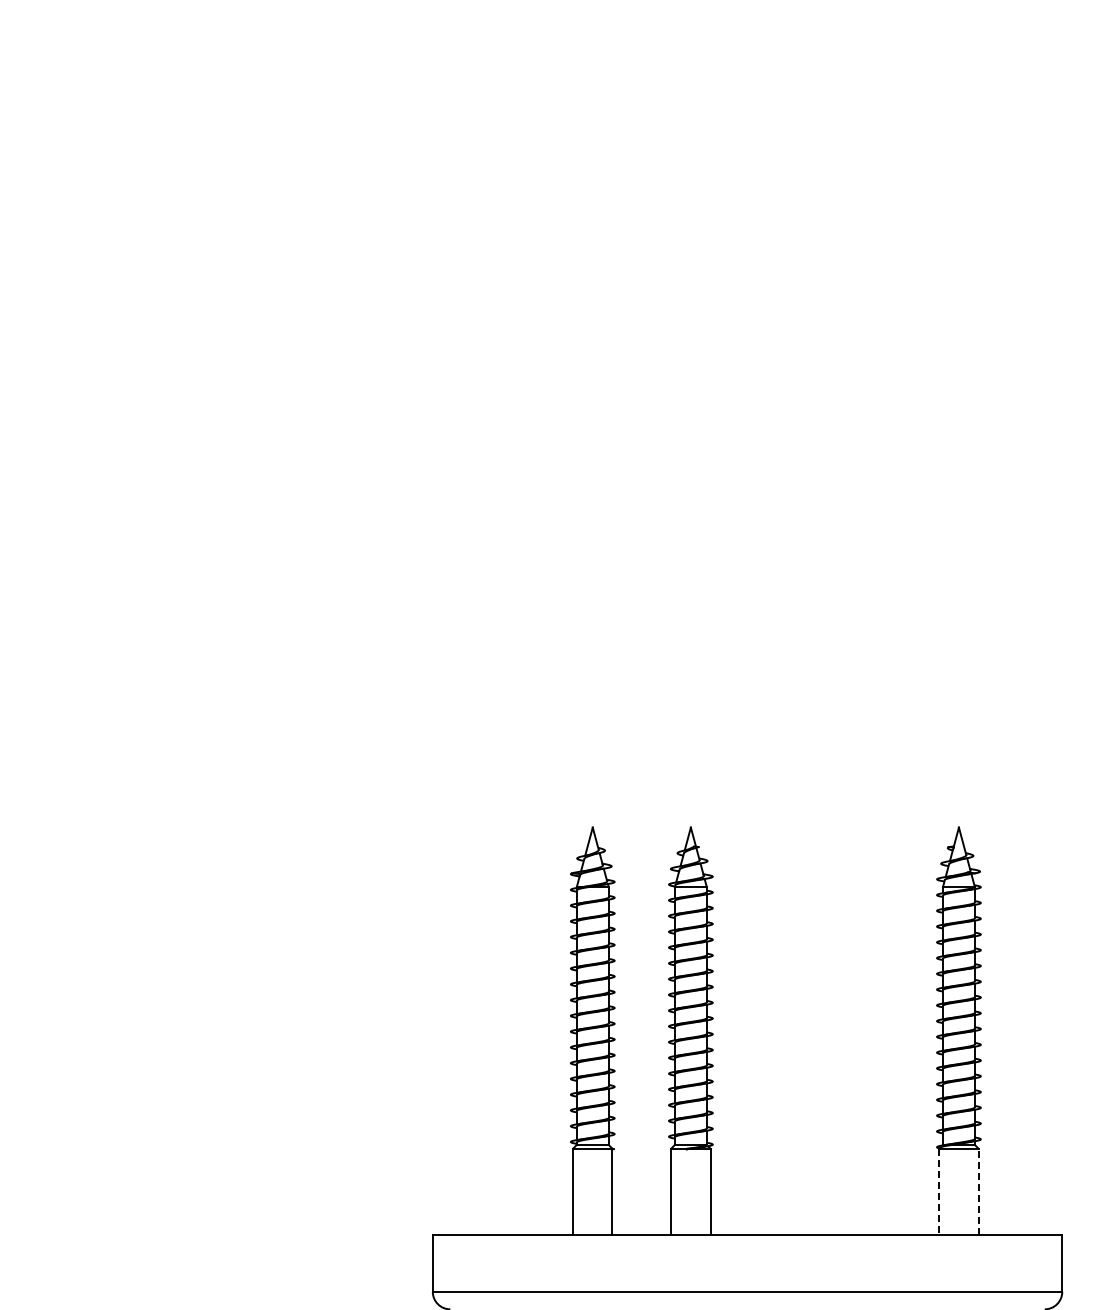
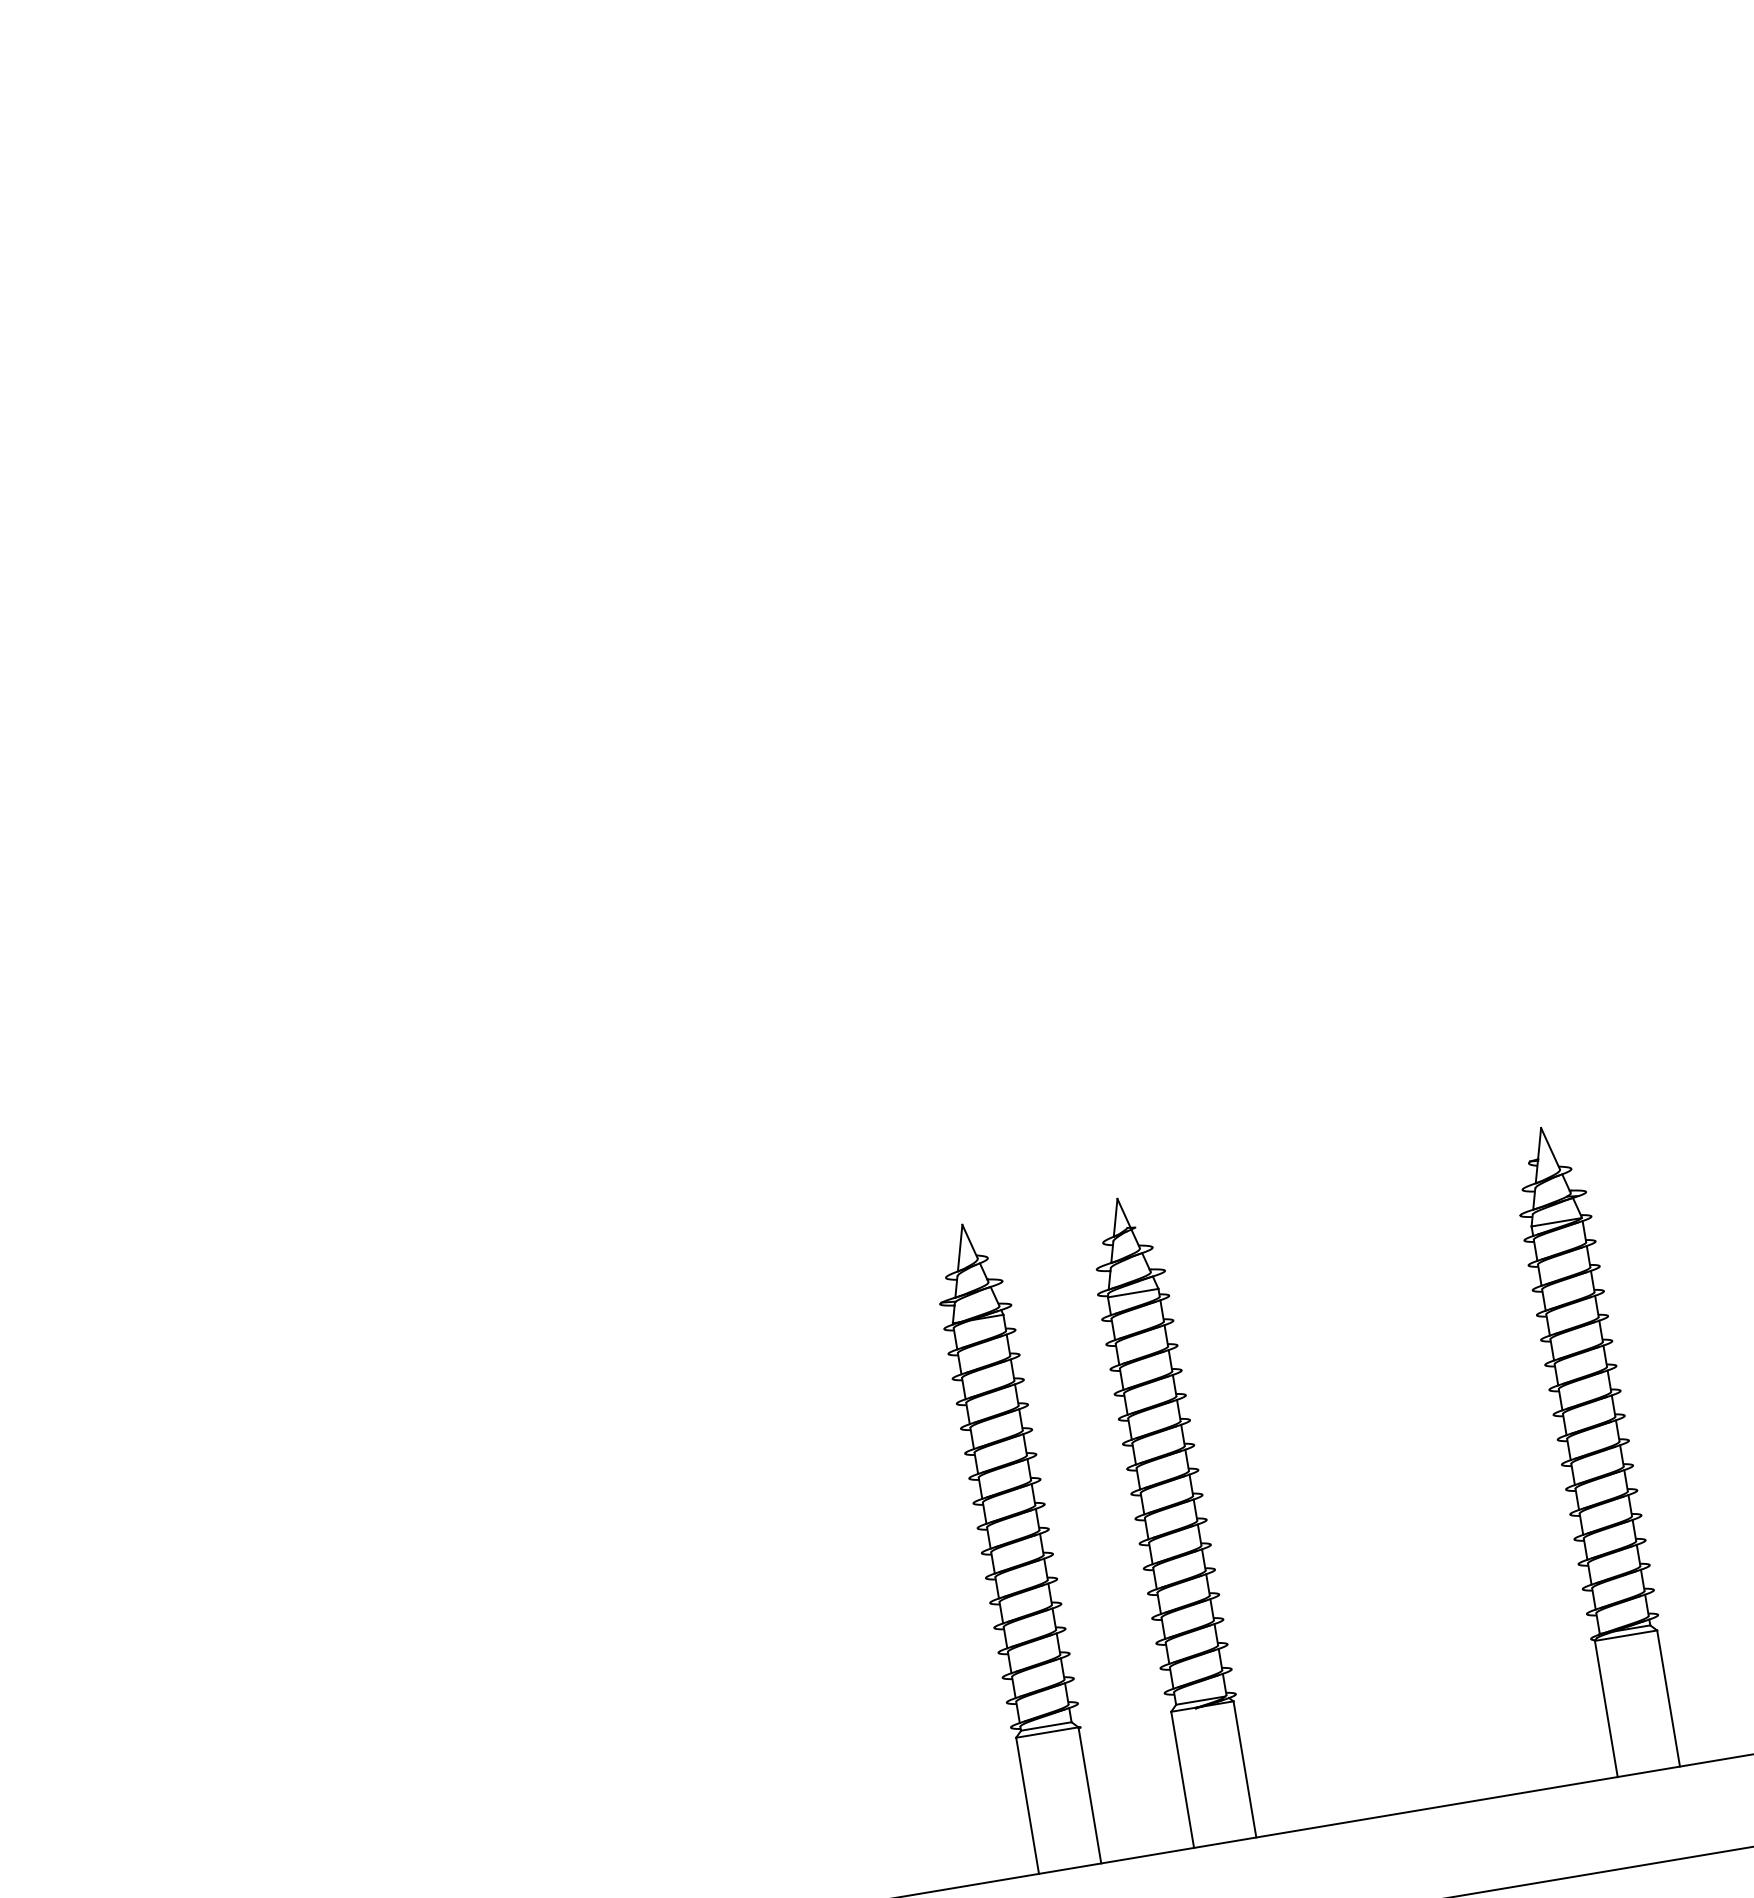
line: (978, 1191) -> (1668, 1698), dashed -> solid
line: (939, 1192) -> (1606, 1709), dashed -> solid

